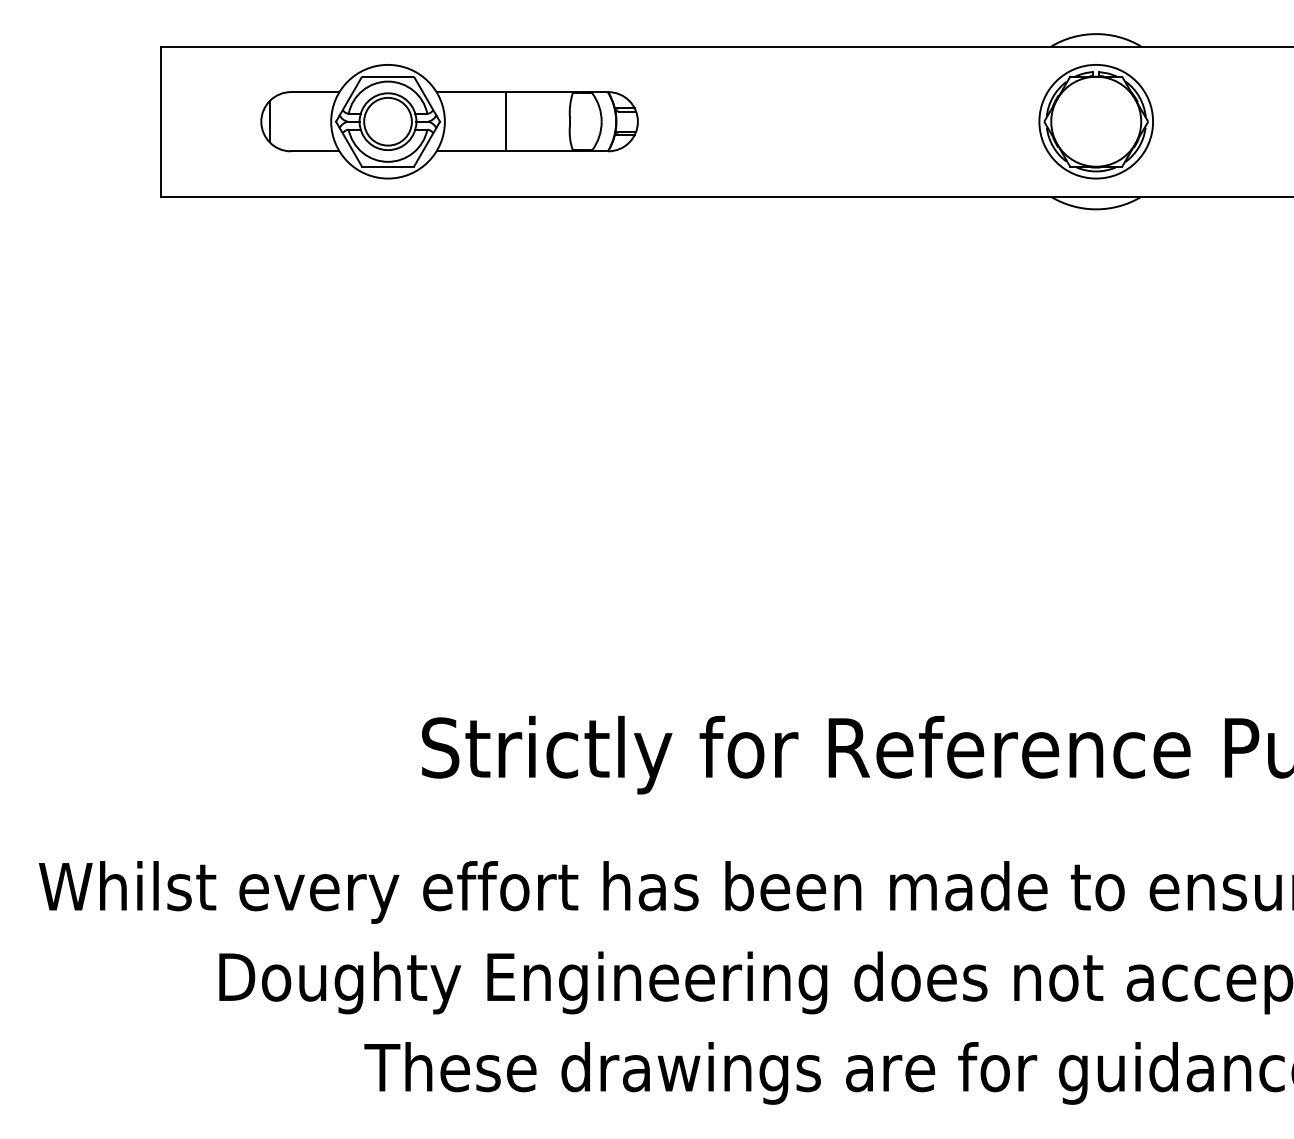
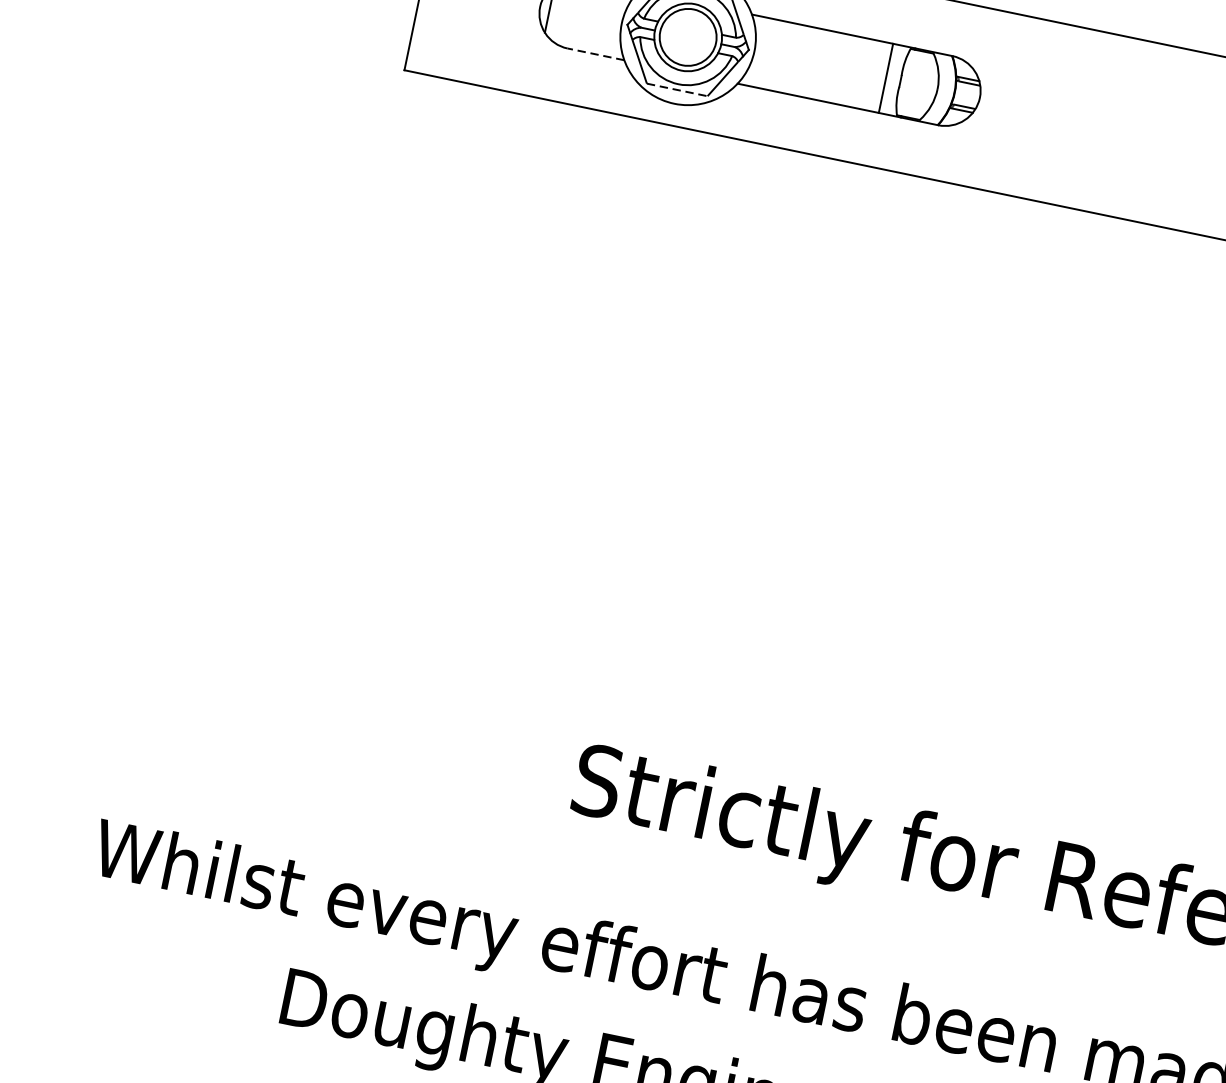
line: (506, 121) -> (886, 78), moved
line: (314, 151) -> (595, 54), solid -> dashed
line: (388, 166) -> (677, 89), solid -> dashed

